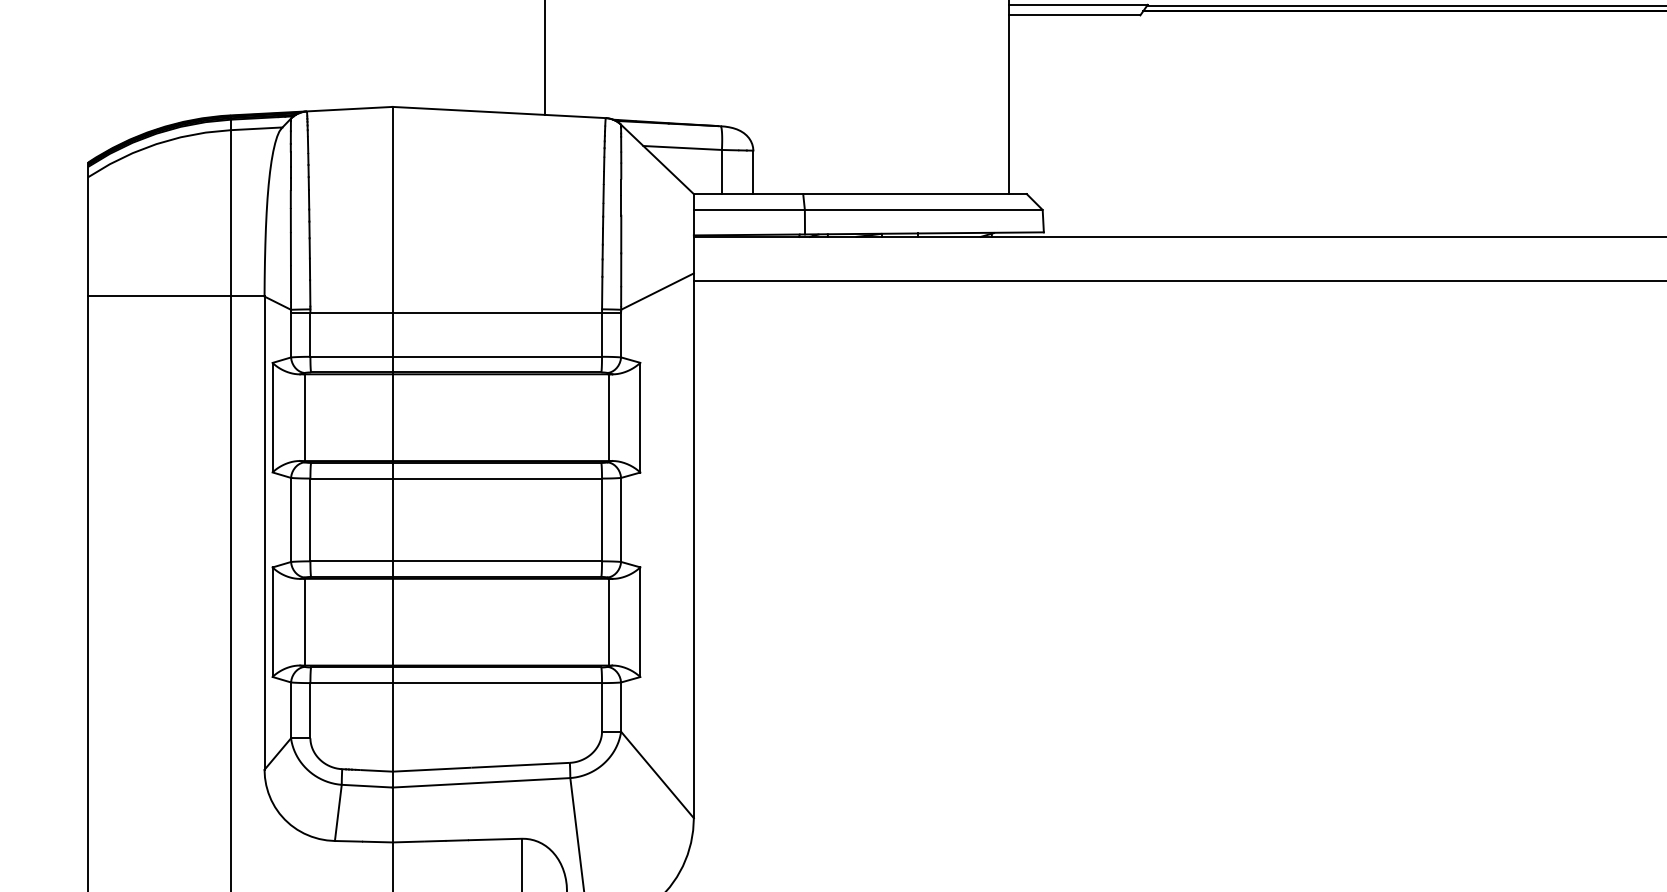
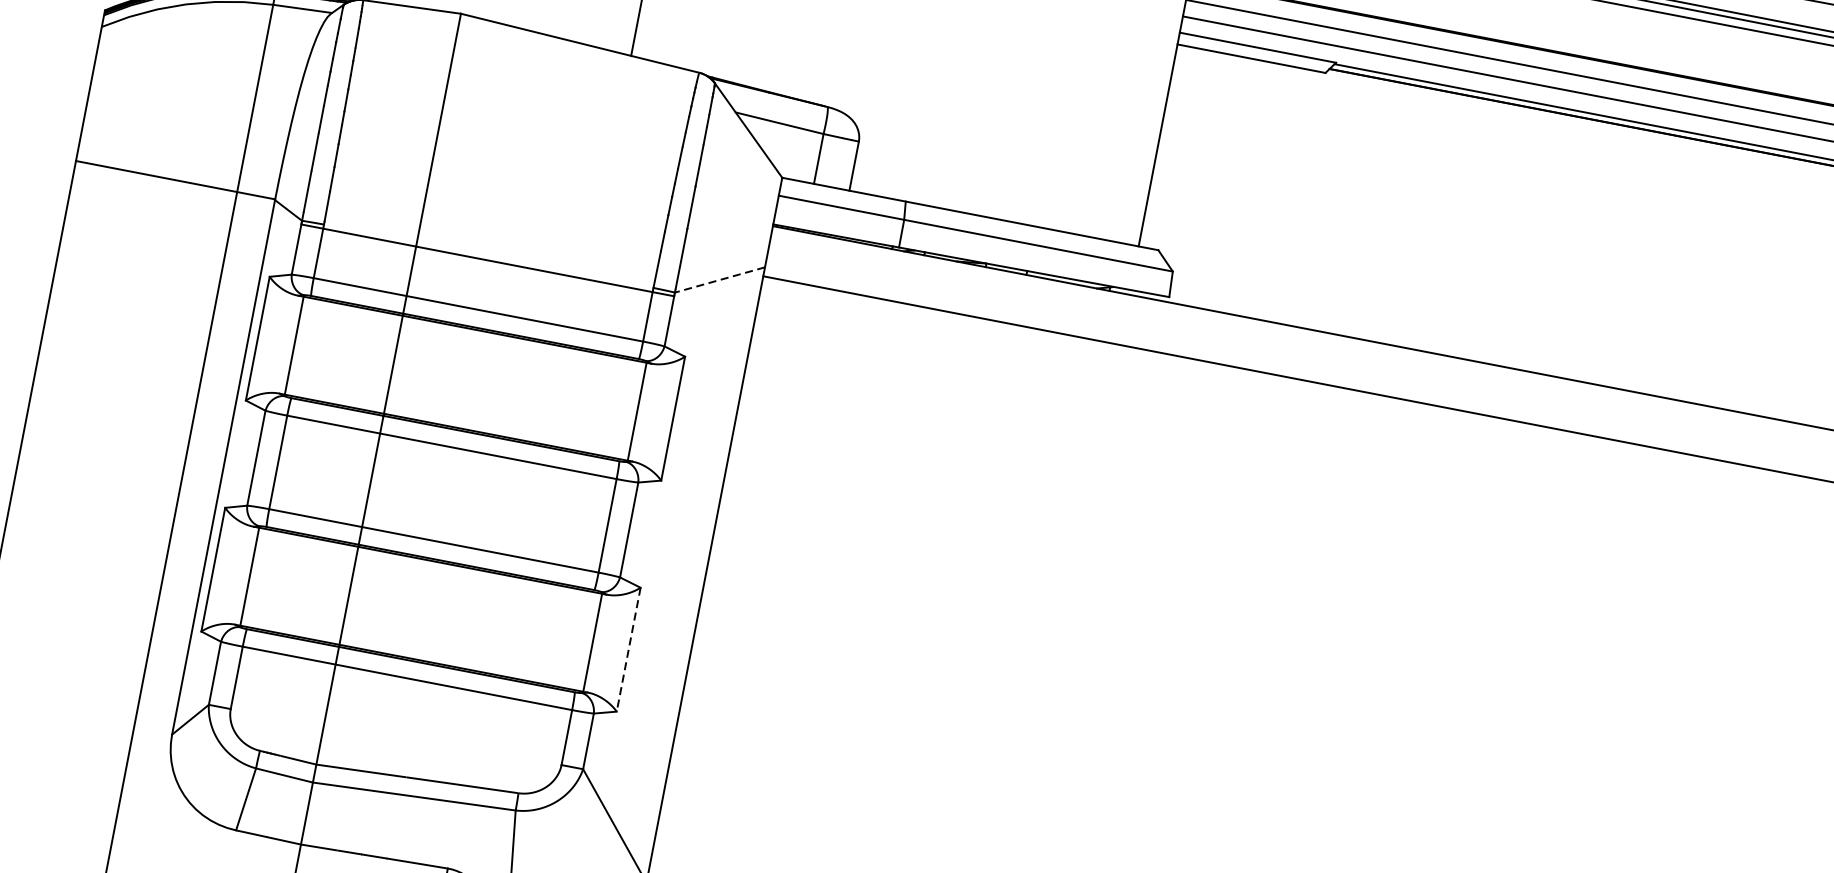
line: (657, 291) -> (719, 279), solid -> dashed
line: (640, 622) -> (628, 650), solid -> dashed

